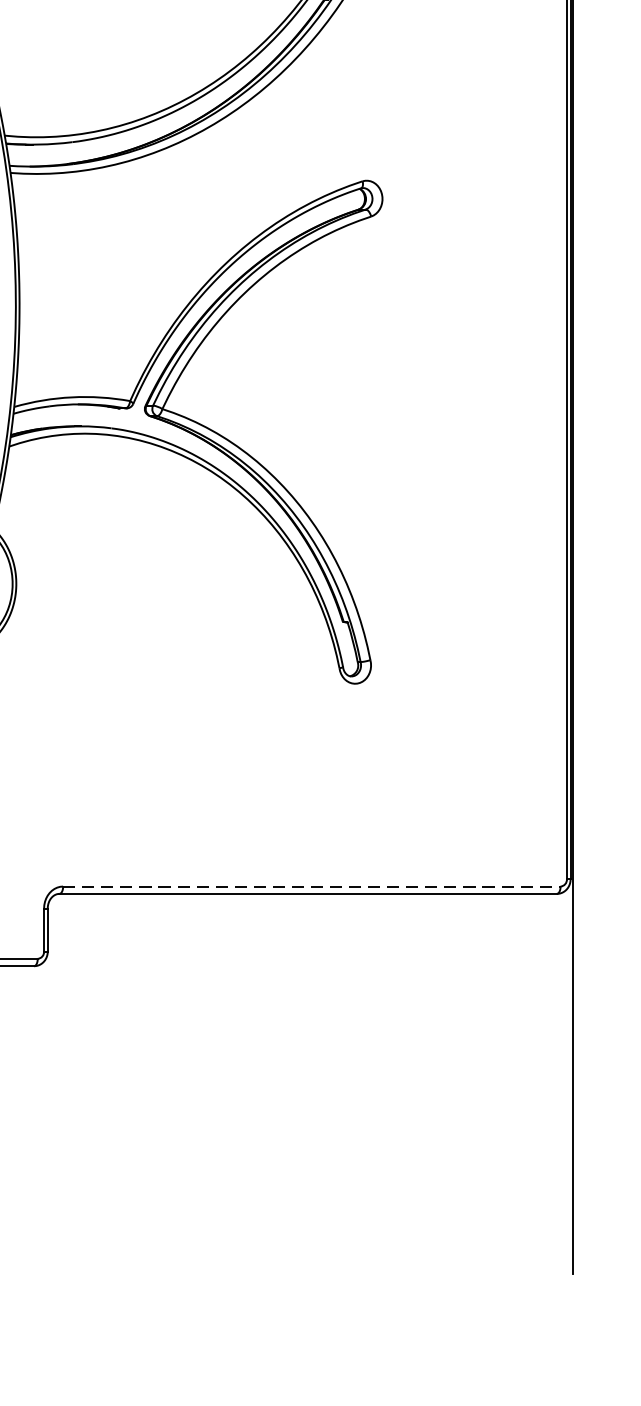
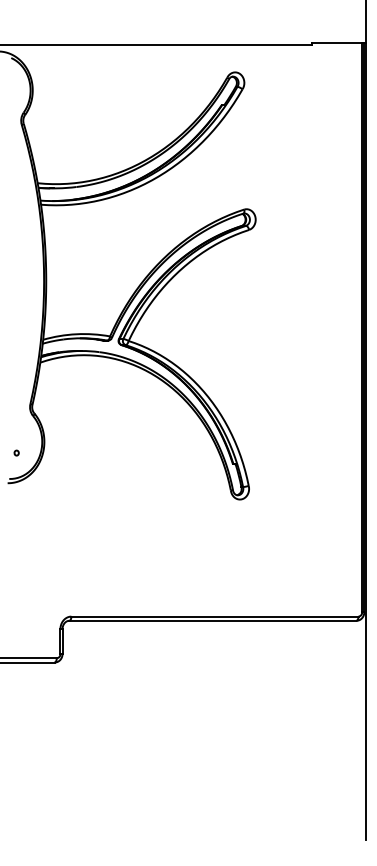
line: (311, 886) -> (214, 616), dashed -> solid

